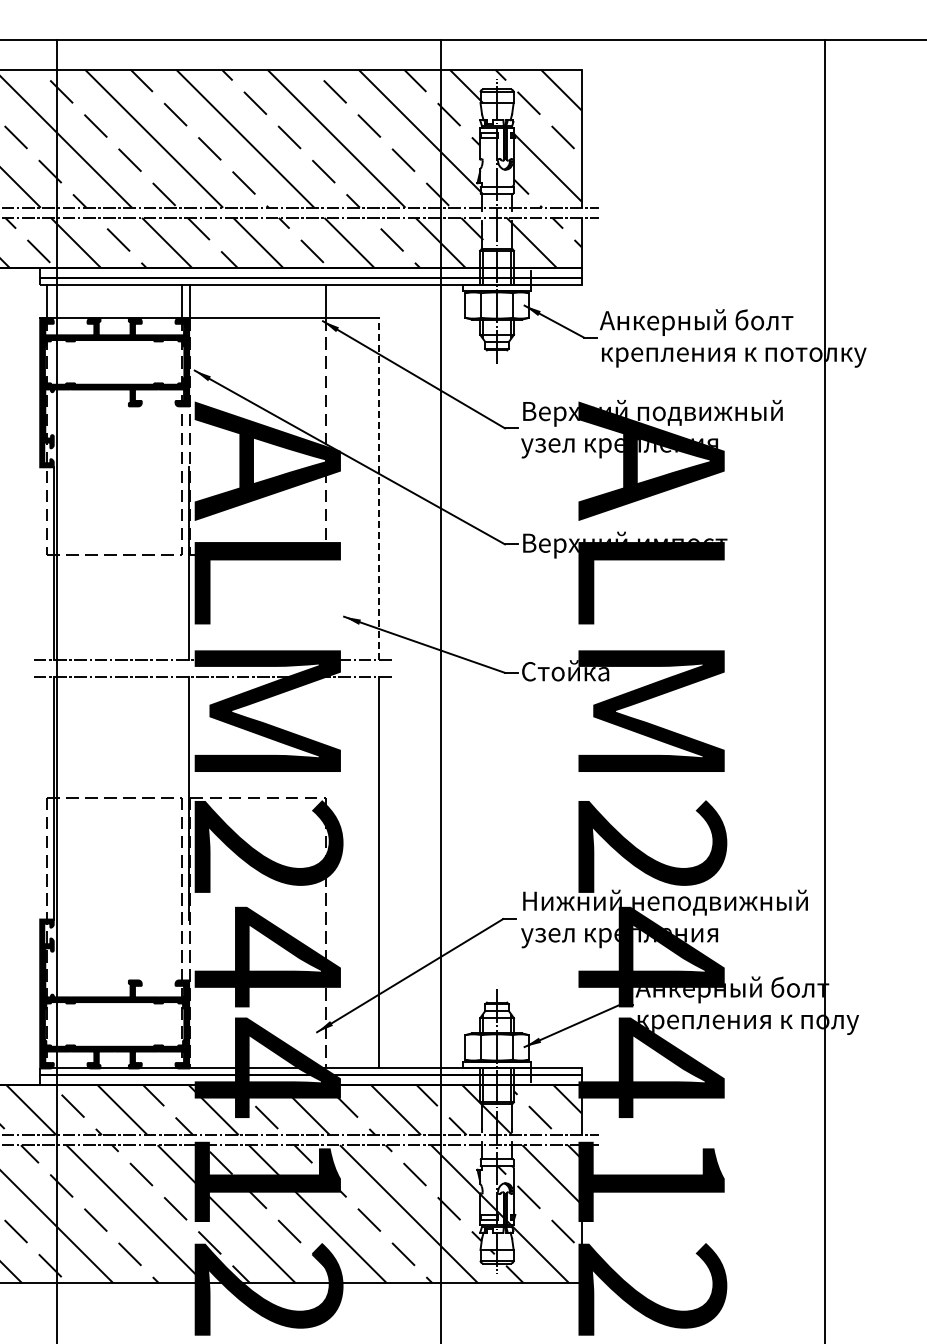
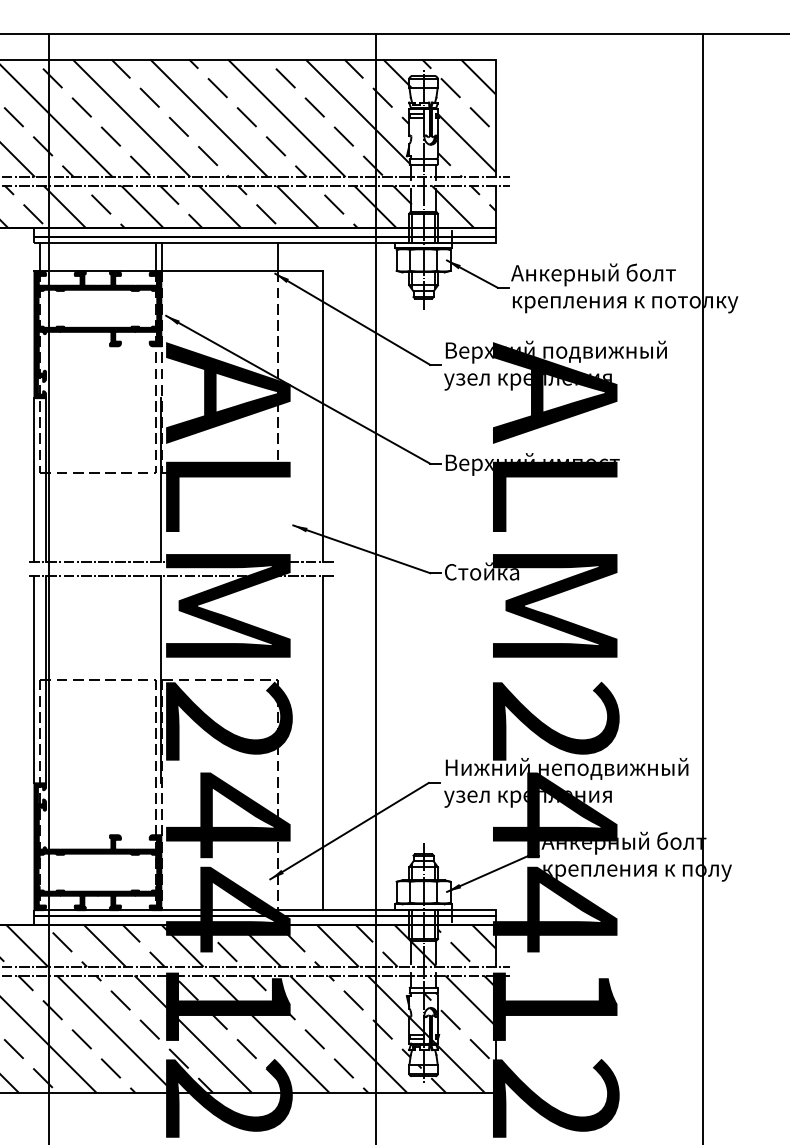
line: (378, 488) -> (322, 416), dashed -> solid
line: (40, 563) -> (34, 480), added
line: (40, 797) -> (34, 679), added

